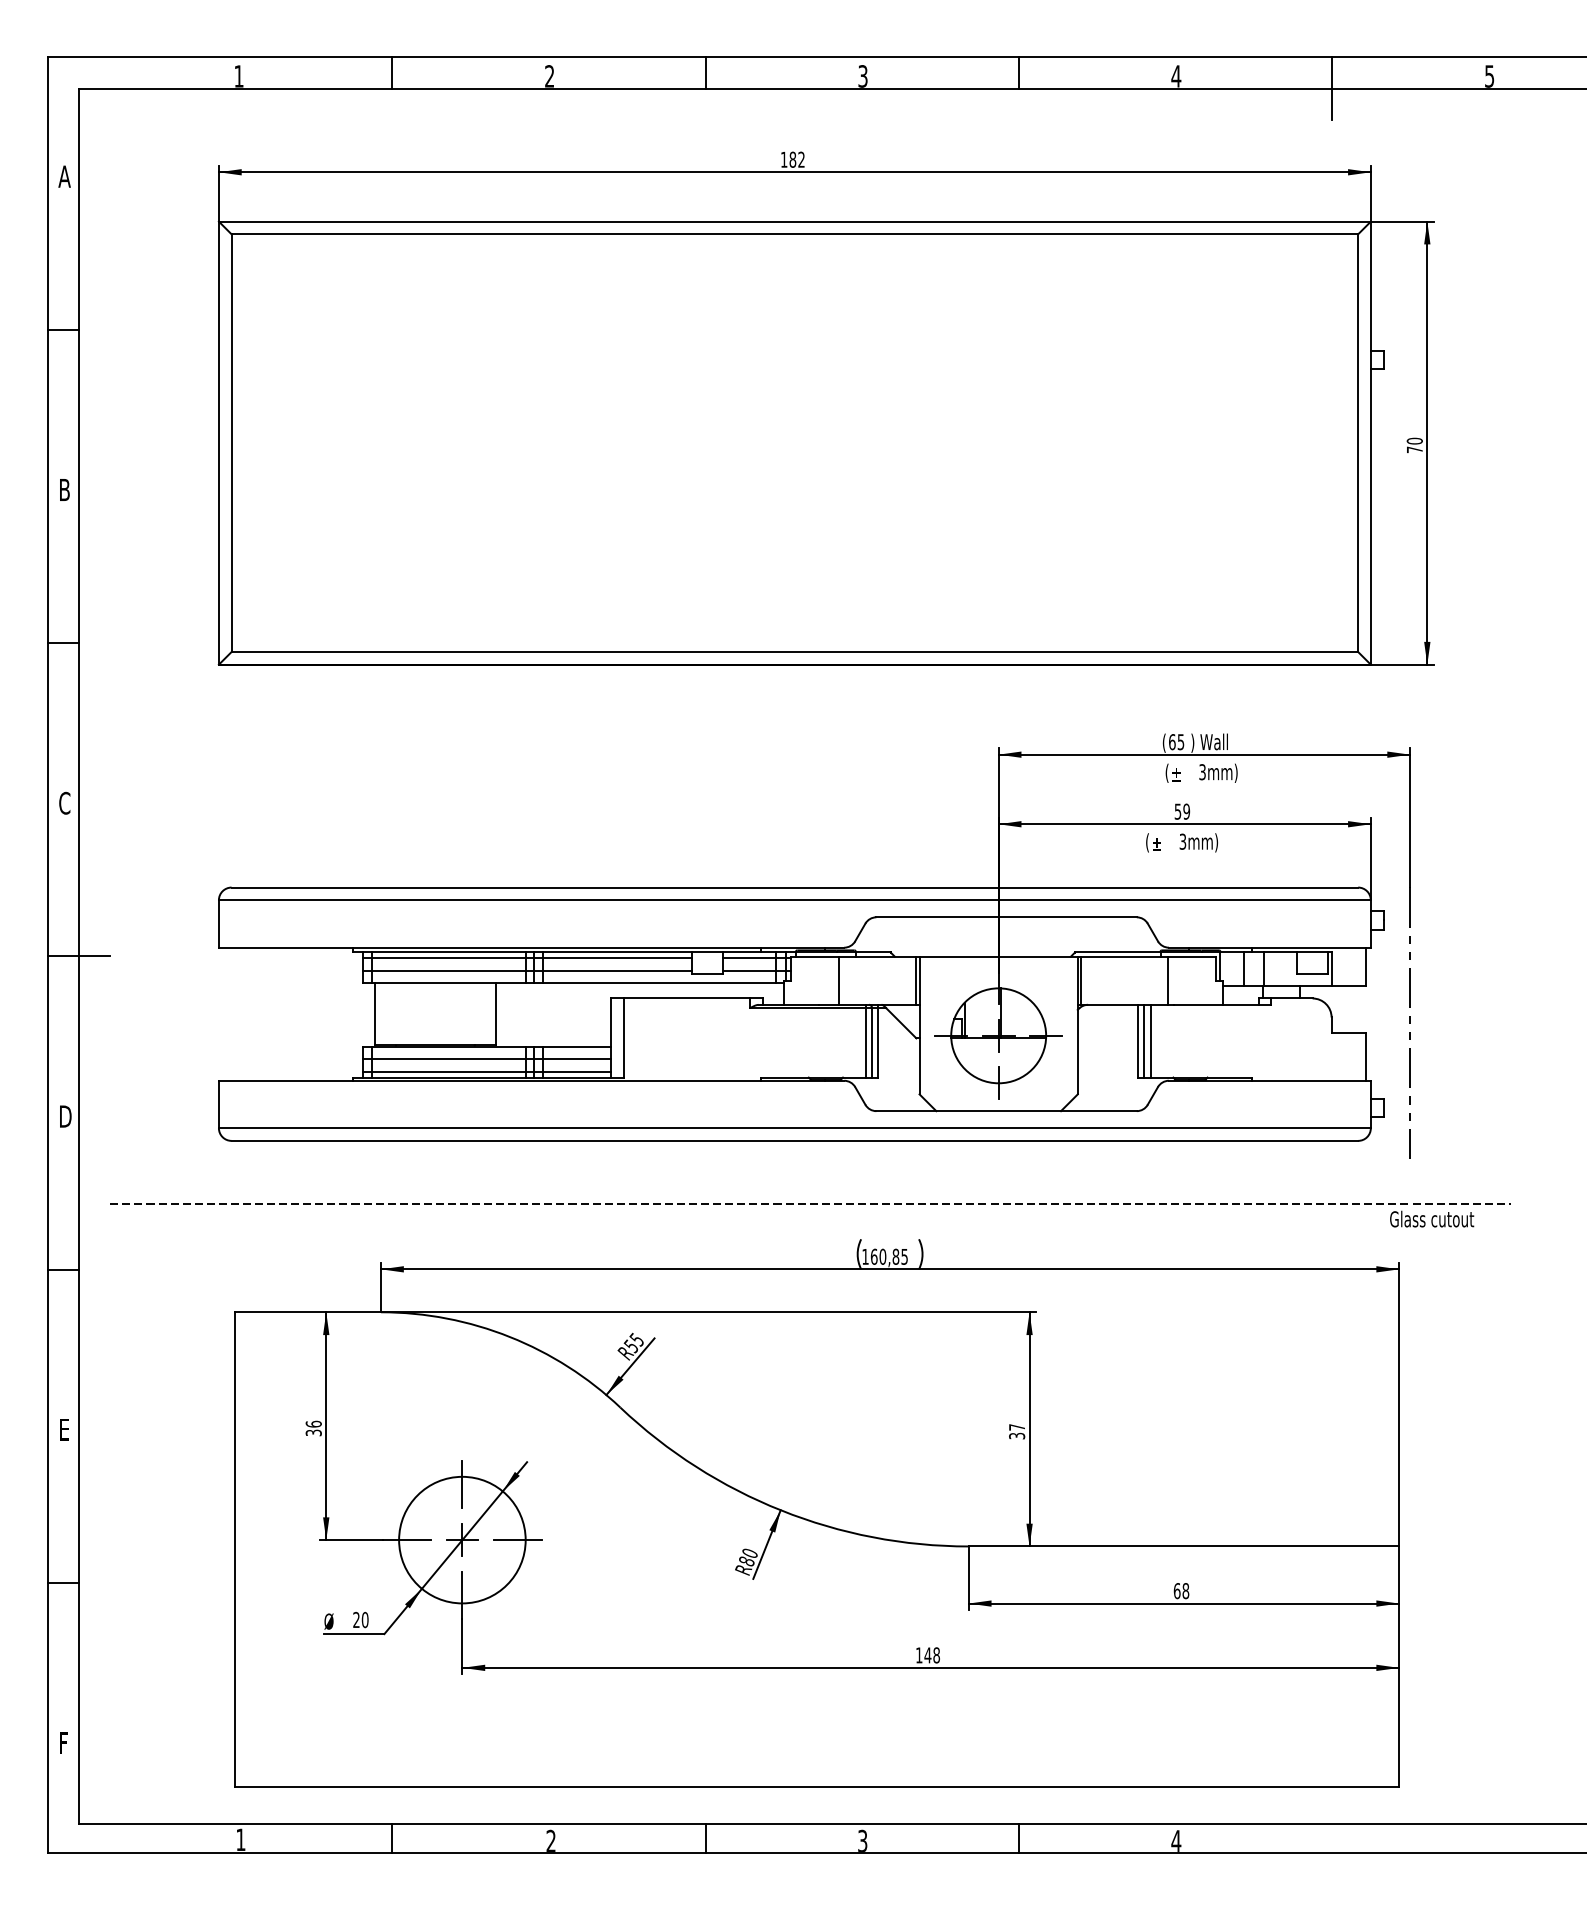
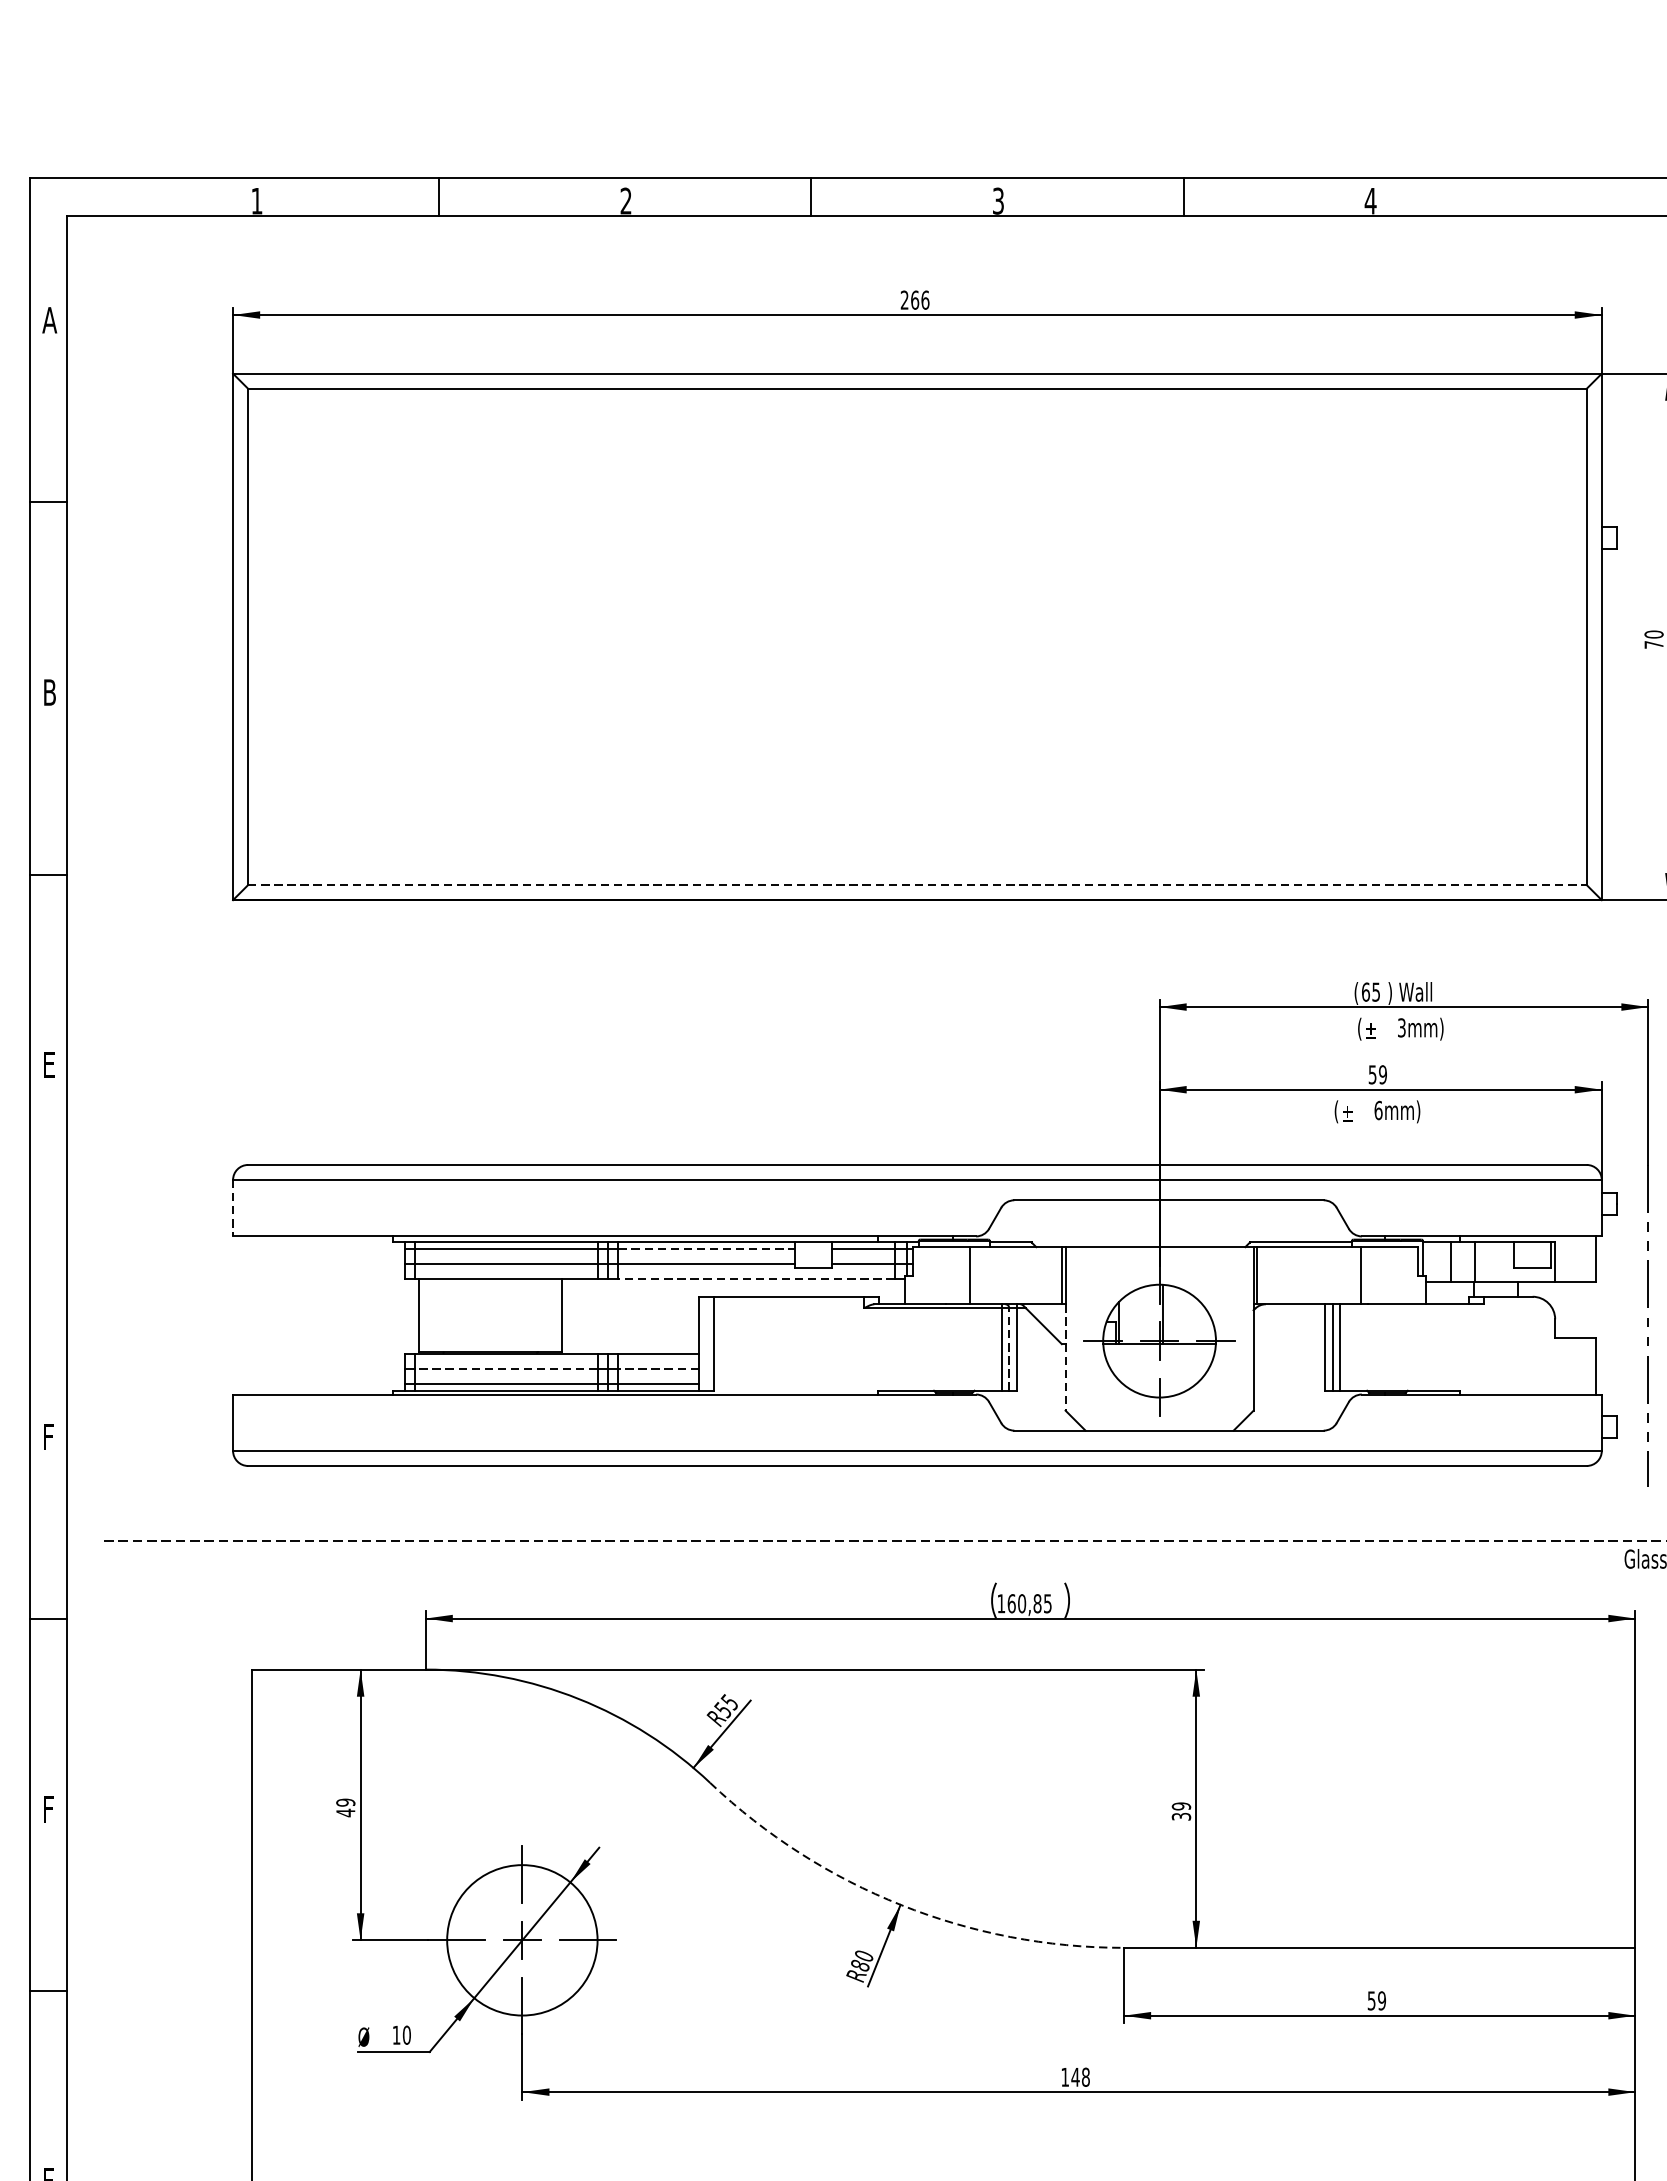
line: (1332, 88) -> (1556, 215), removed
text: (792, 159) -> (914, 299), 182 -> 266
line: (795, 652) -> (918, 885), solid -> dashed
text: (64, 802) -> (49, 1063), C -> E
text: (1182, 841) -> (1378, 1110), 3mm) -> 6mm)
line: (218, 923) -> (232, 1207), solid -> dashed
line: (78, 956) -> (66, 1246), removed
line: (617, 957) -> (706, 1248), solid -> dashed
line: (658, 983) -> (755, 1278), solid -> dashed
line: (872, 1042) -> (1009, 1349), solid -> dashed
line: (919, 1049) -> (1065, 1357), solid -> dashed
line: (448, 1059) -> (505, 1369), solid -> dashed
line: (577, 1059) -> (659, 1369), solid -> dashed
text: (65, 1116) -> (50, 1436), D -> F
text: (1017, 1427) -> (1181, 1806), 37 -> 39
text: (313, 1428) -> (345, 1807), 36 -> 49
text: (65, 1429) -> (50, 1808), E -> F
arc: (781, 1510) -> (901, 1905), solid -> dashed
text: (1181, 1591) -> (1376, 2001), 68 -> 59
text: (356, 1619) -> (396, 2034), 20 -> 10

